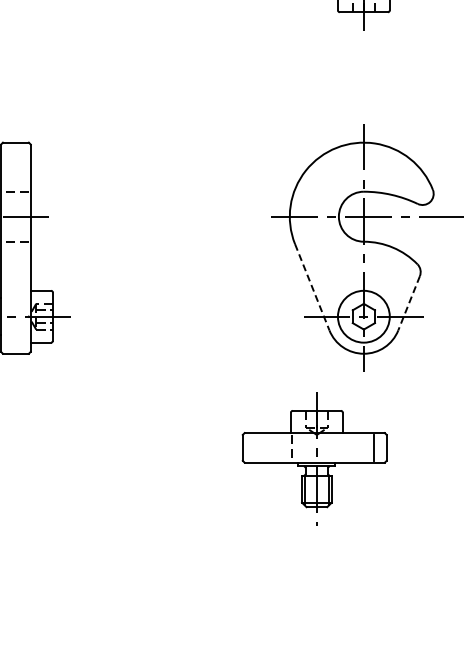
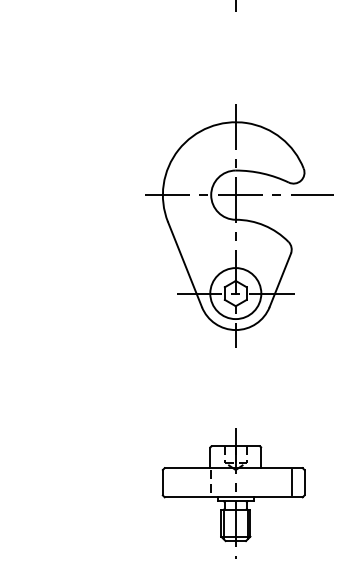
line: (312, 287) -> (185, 264), dashed -> solid
line: (408, 303) -> (279, 280), dashed -> solid
part: (314, 458) -> (233, 493), moved

